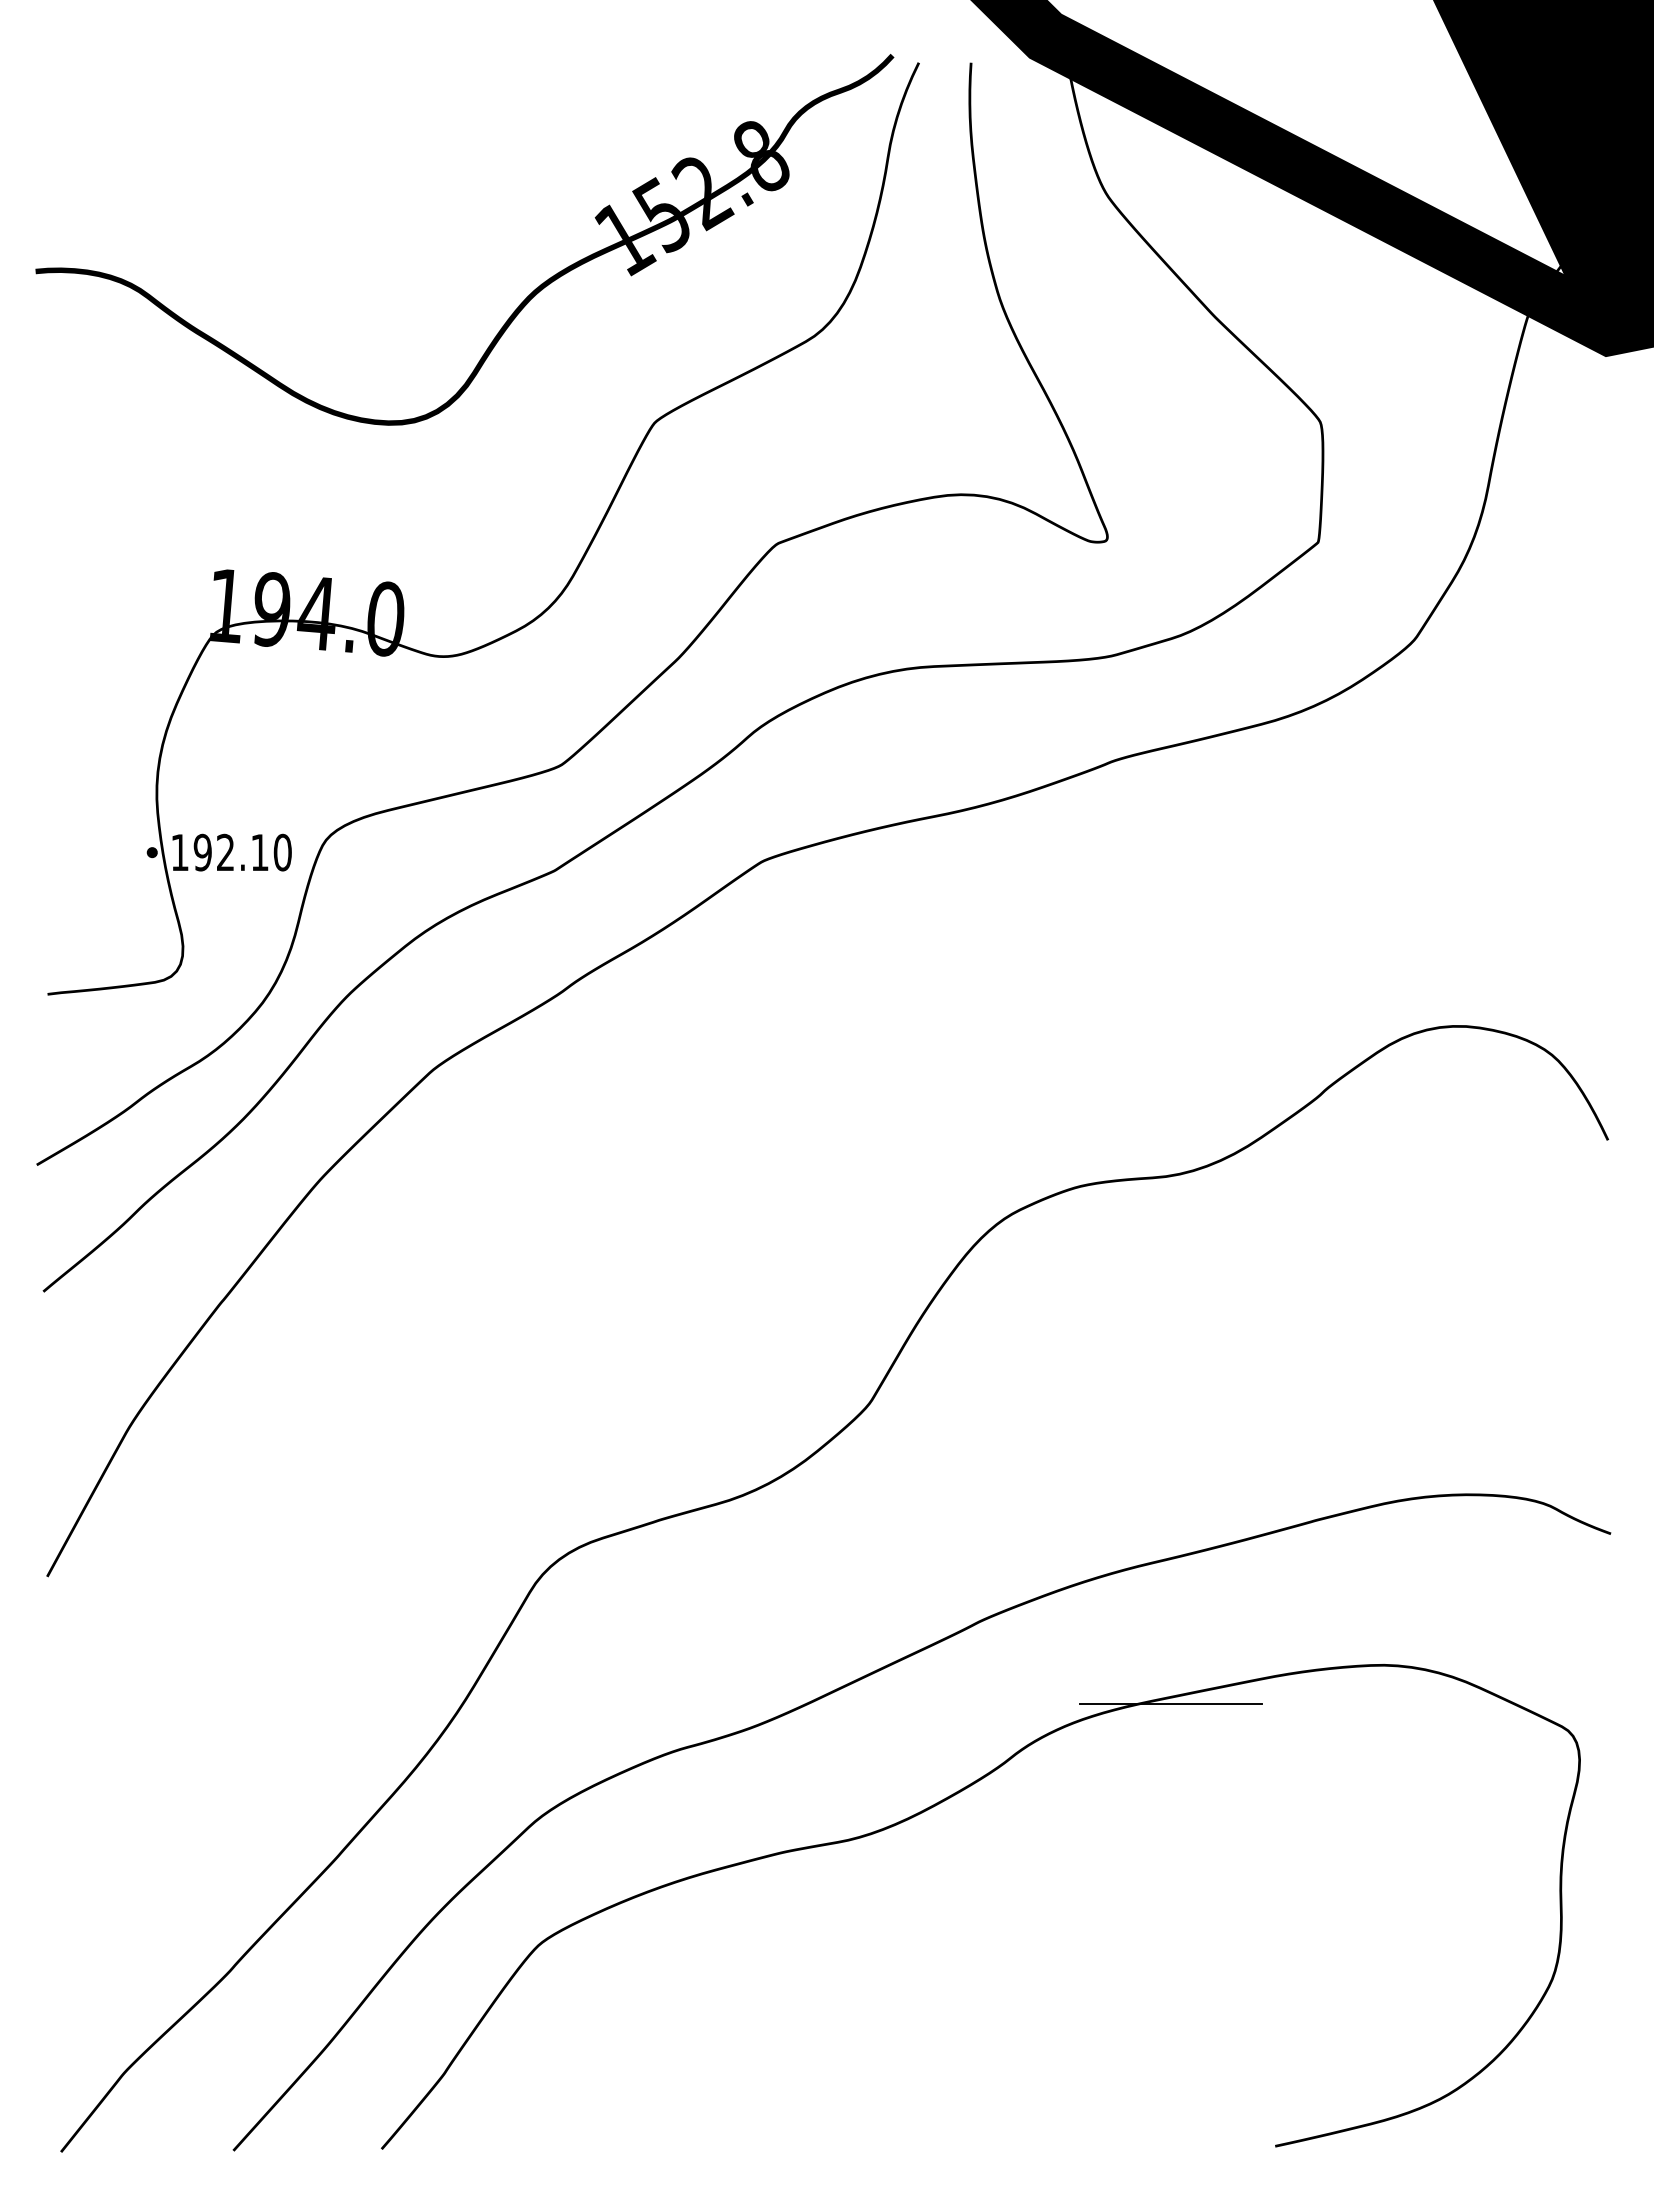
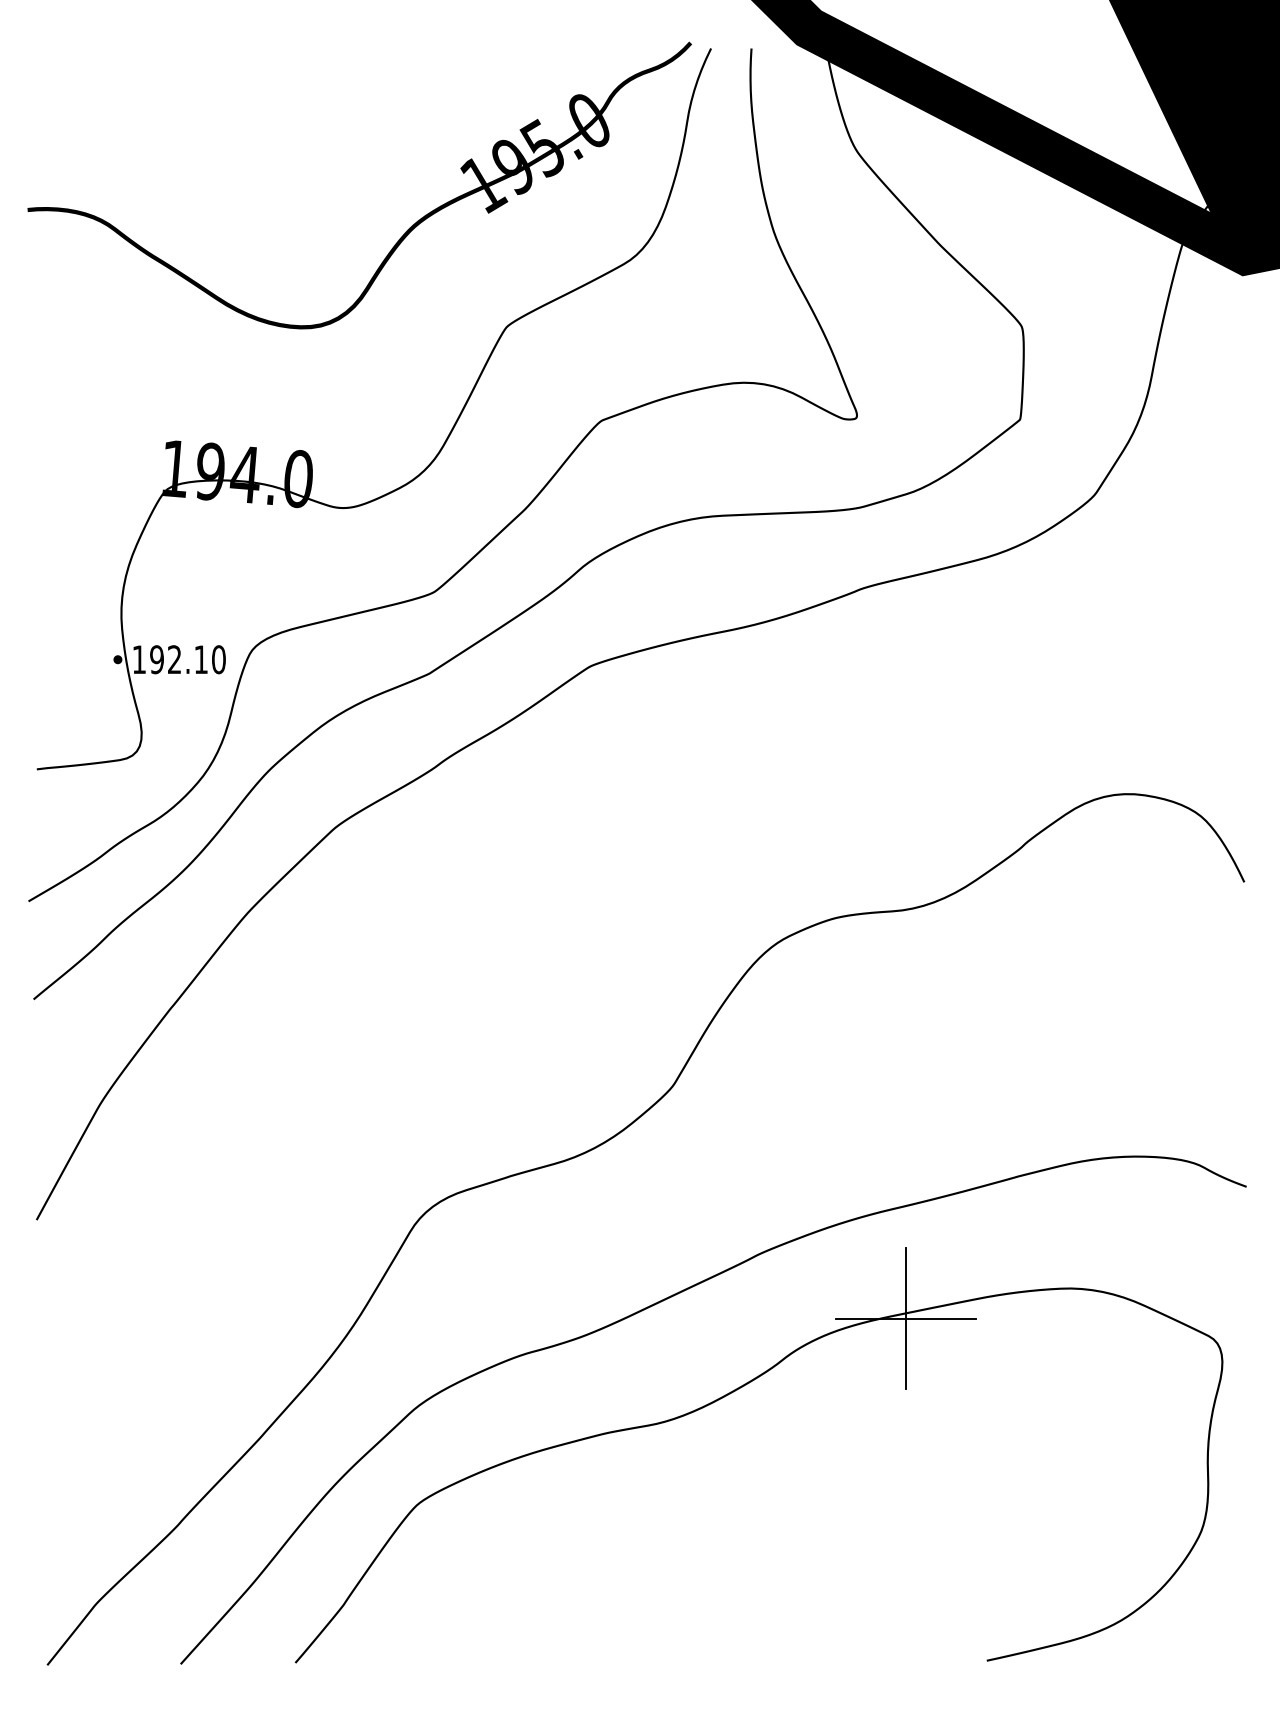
text: (710, 187) -> (549, 145), 152.8 -> 195.0
line: (1170, 1704) -> (905, 1318), added

